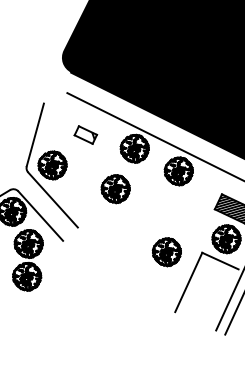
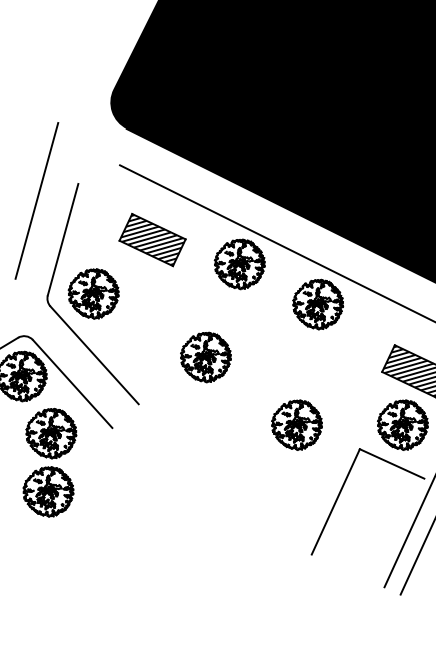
line: (20, 112) -> (36, 199), added
part: (85, 134) -> (152, 238), size x1.67
part: (115, 189) -> (205, 357), moved
part: (166, 252) -> (296, 425), moved

